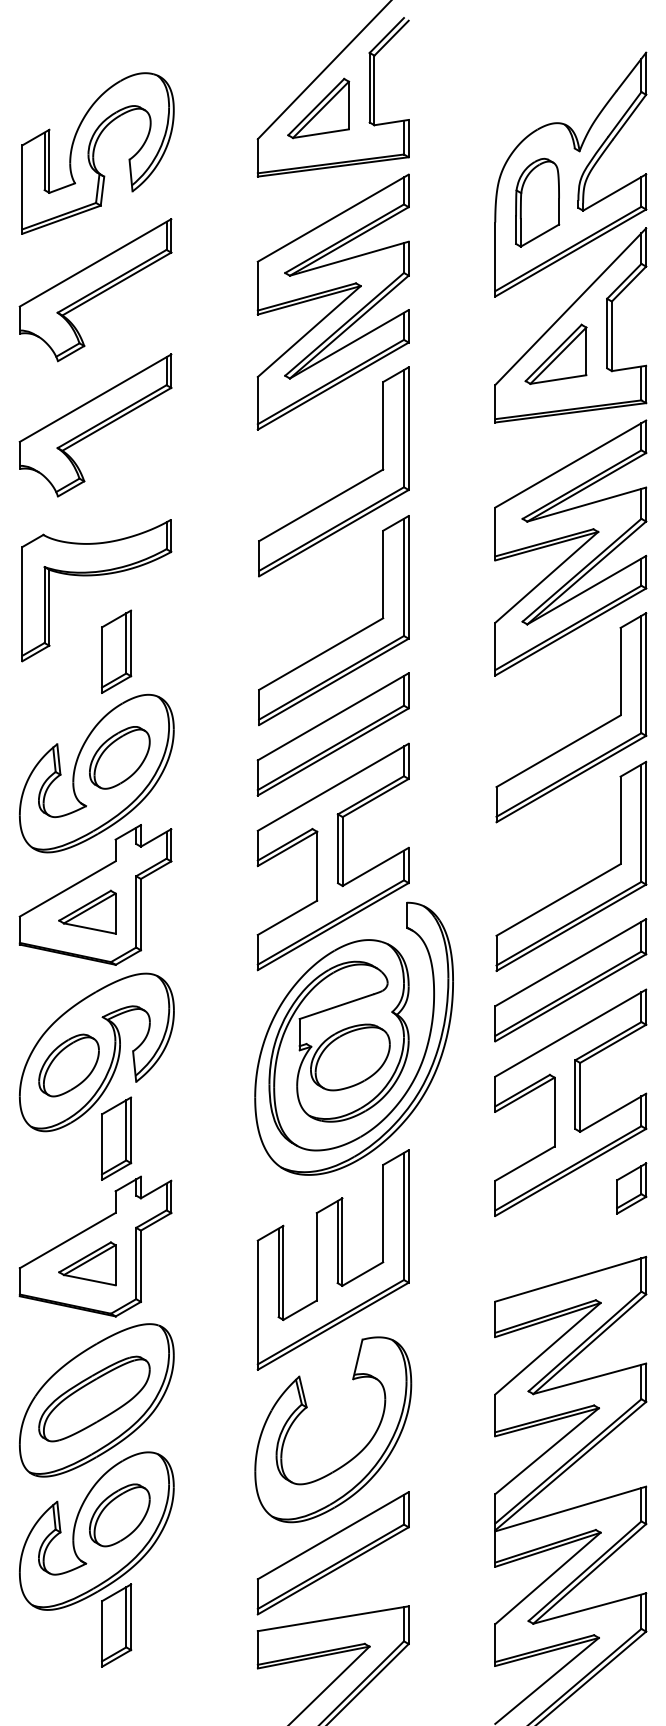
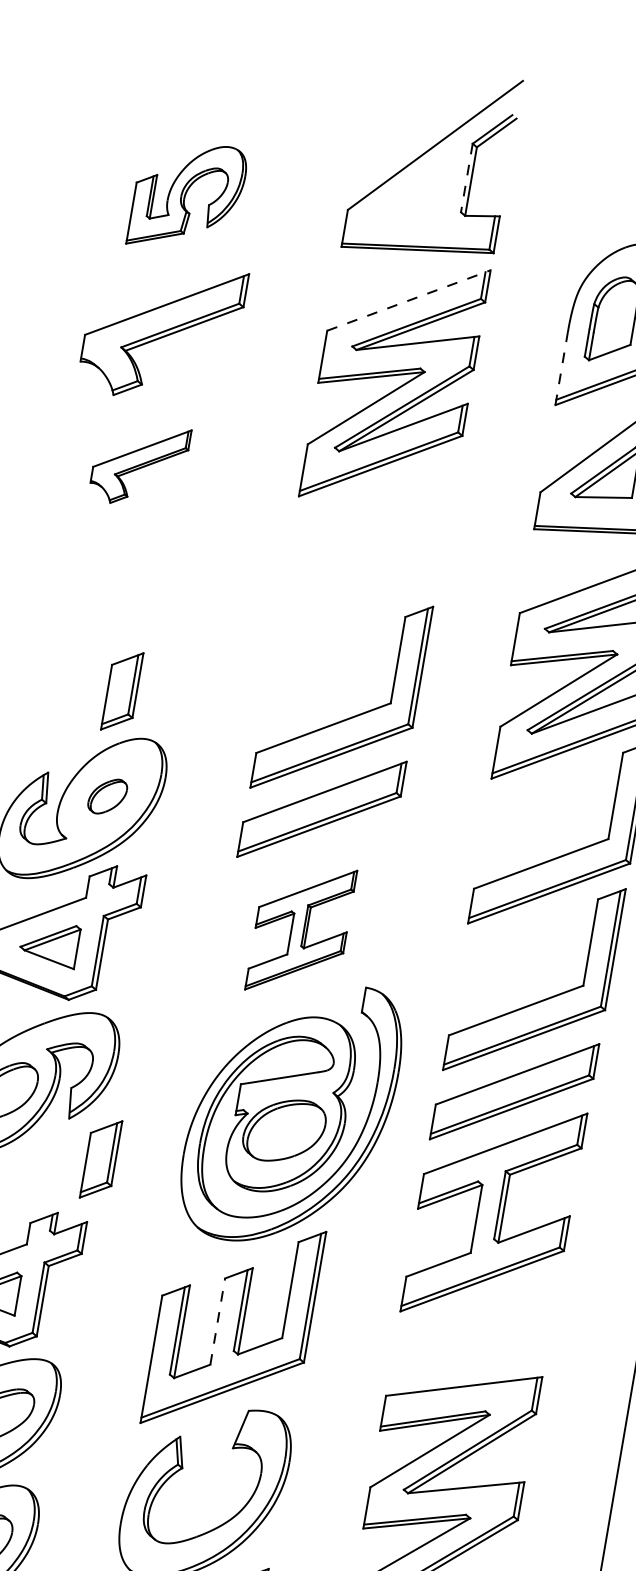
line: (369, 87) -> (466, 177), solid -> dashed
part: (318, 108) -> (412, 189), removed
part: (97, 153) -> (187, 197), size x0.7
line: (333, 217) -> (409, 299), solid -> dashed
line: (495, 259) -> (561, 368), solid -> dashed
part: (95, 425) -> (139, 464), size x0.6
part: (344, 490) -> (374, 570), removed
part: (94, 576) -> (113, 613), removed
part: (119, 757) -> (107, 796), size x0.6
part: (332, 856) -> (300, 929), size x0.6
part: (116, 1138) -> (101, 1159), moved
part: (631, 1188) -> (539, 1307), removed
line: (316, 1256) -> (217, 1321), solid -> dashed

